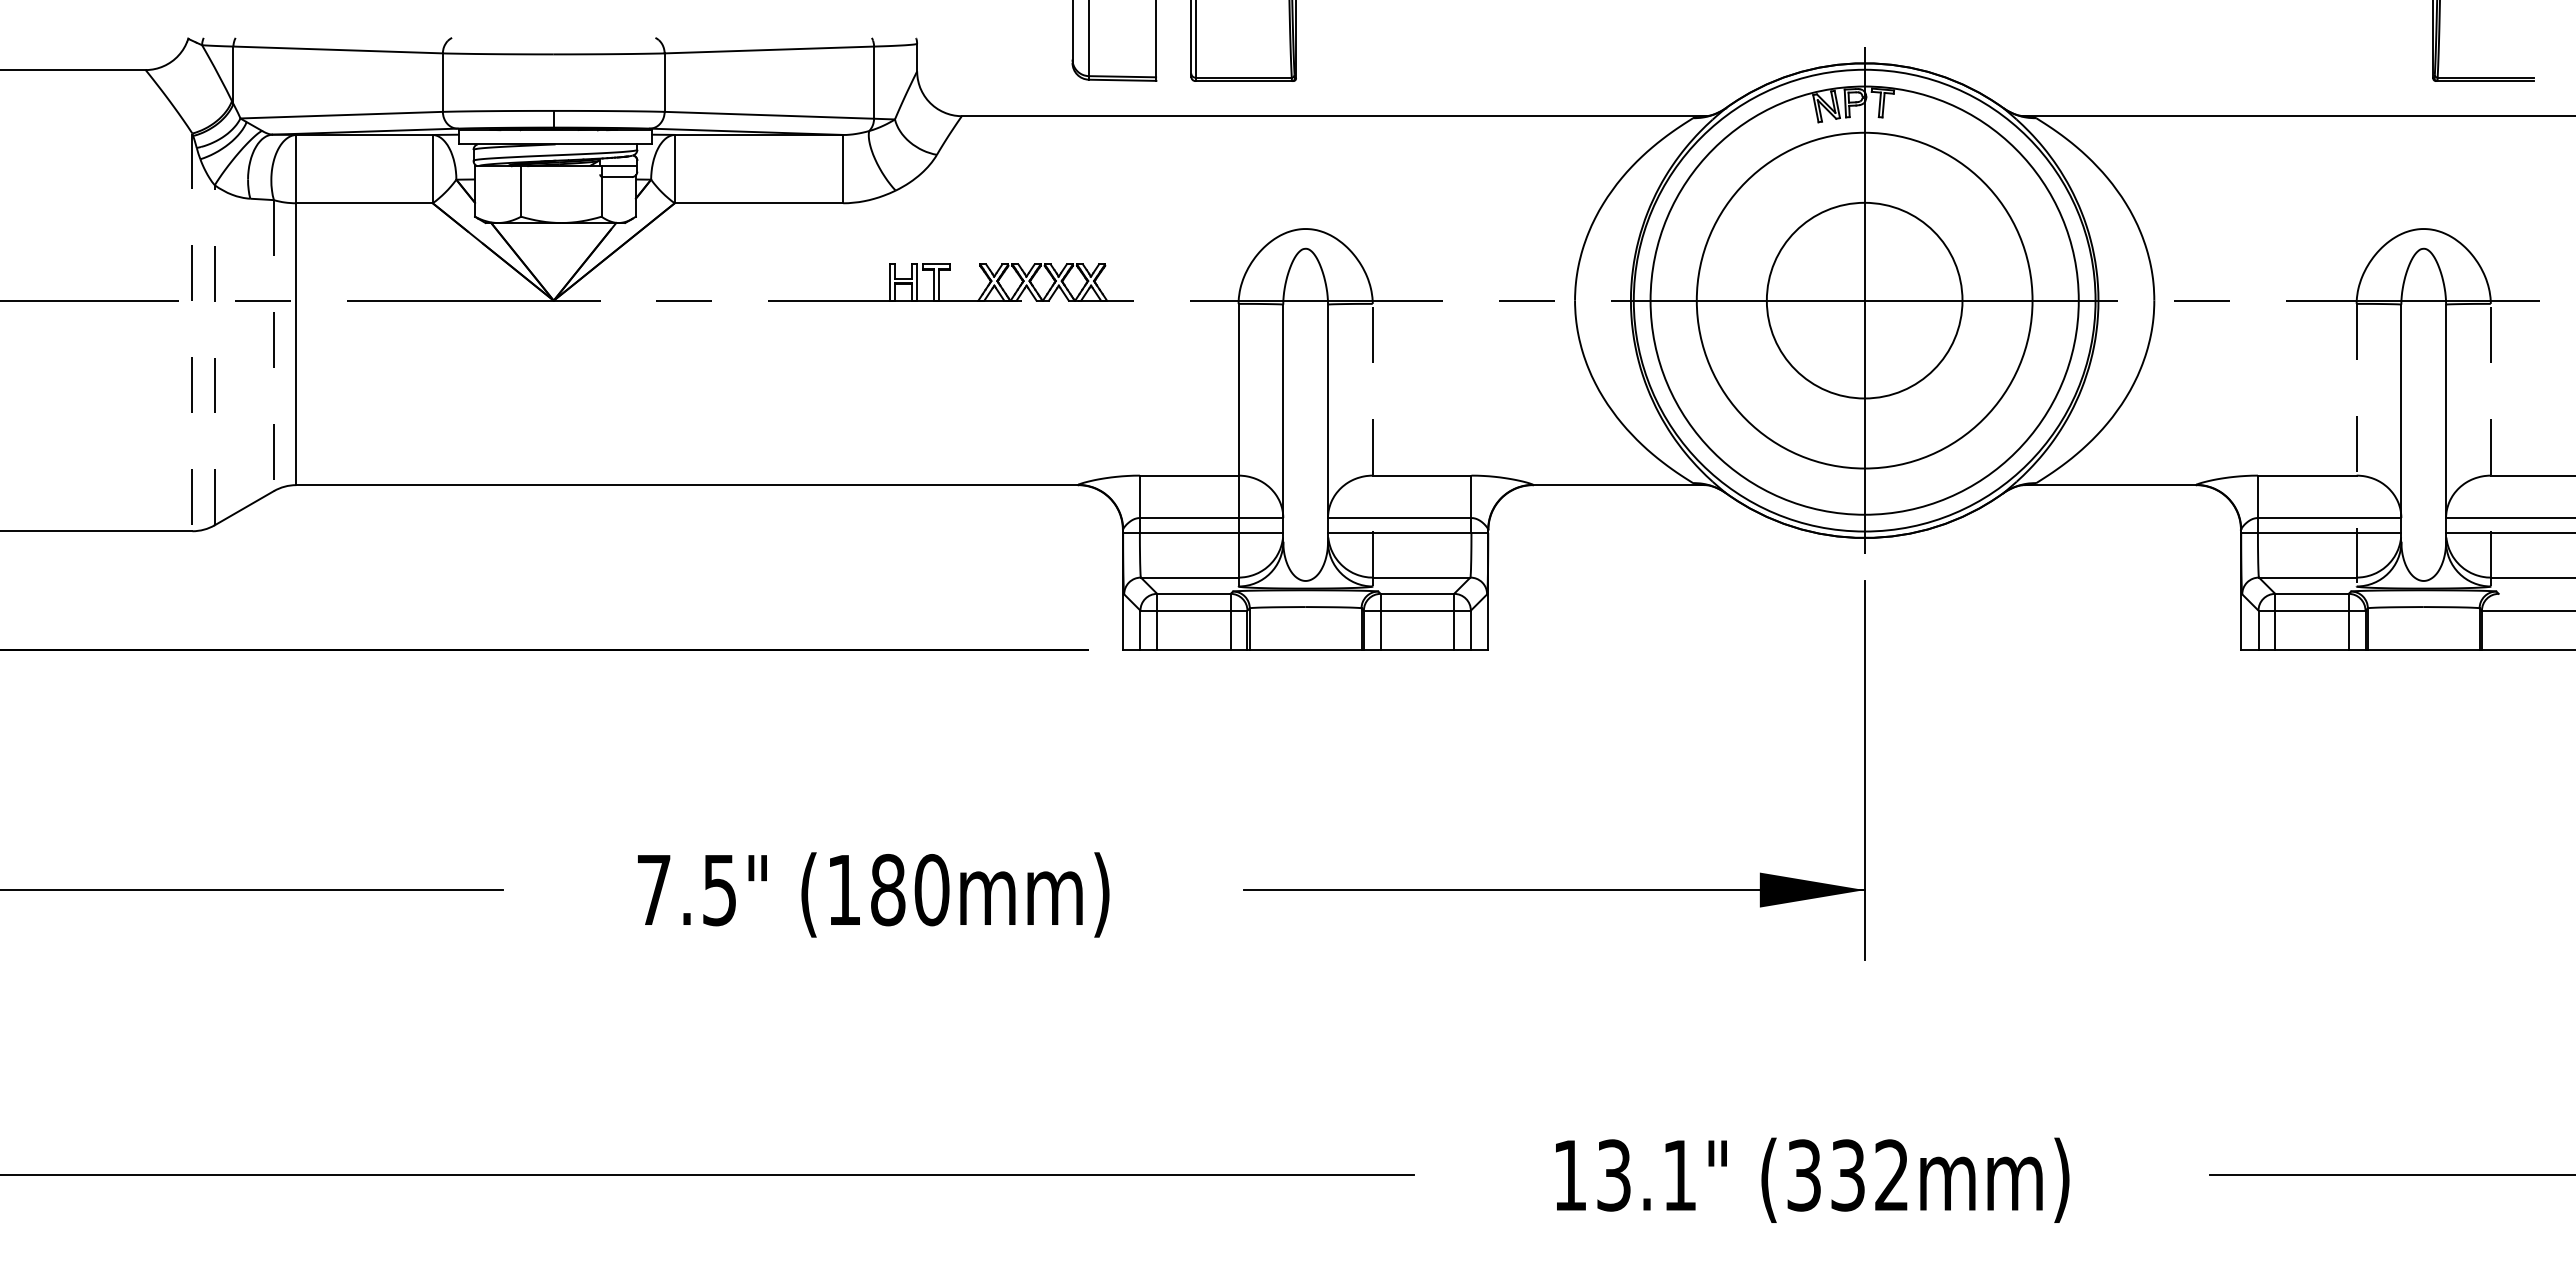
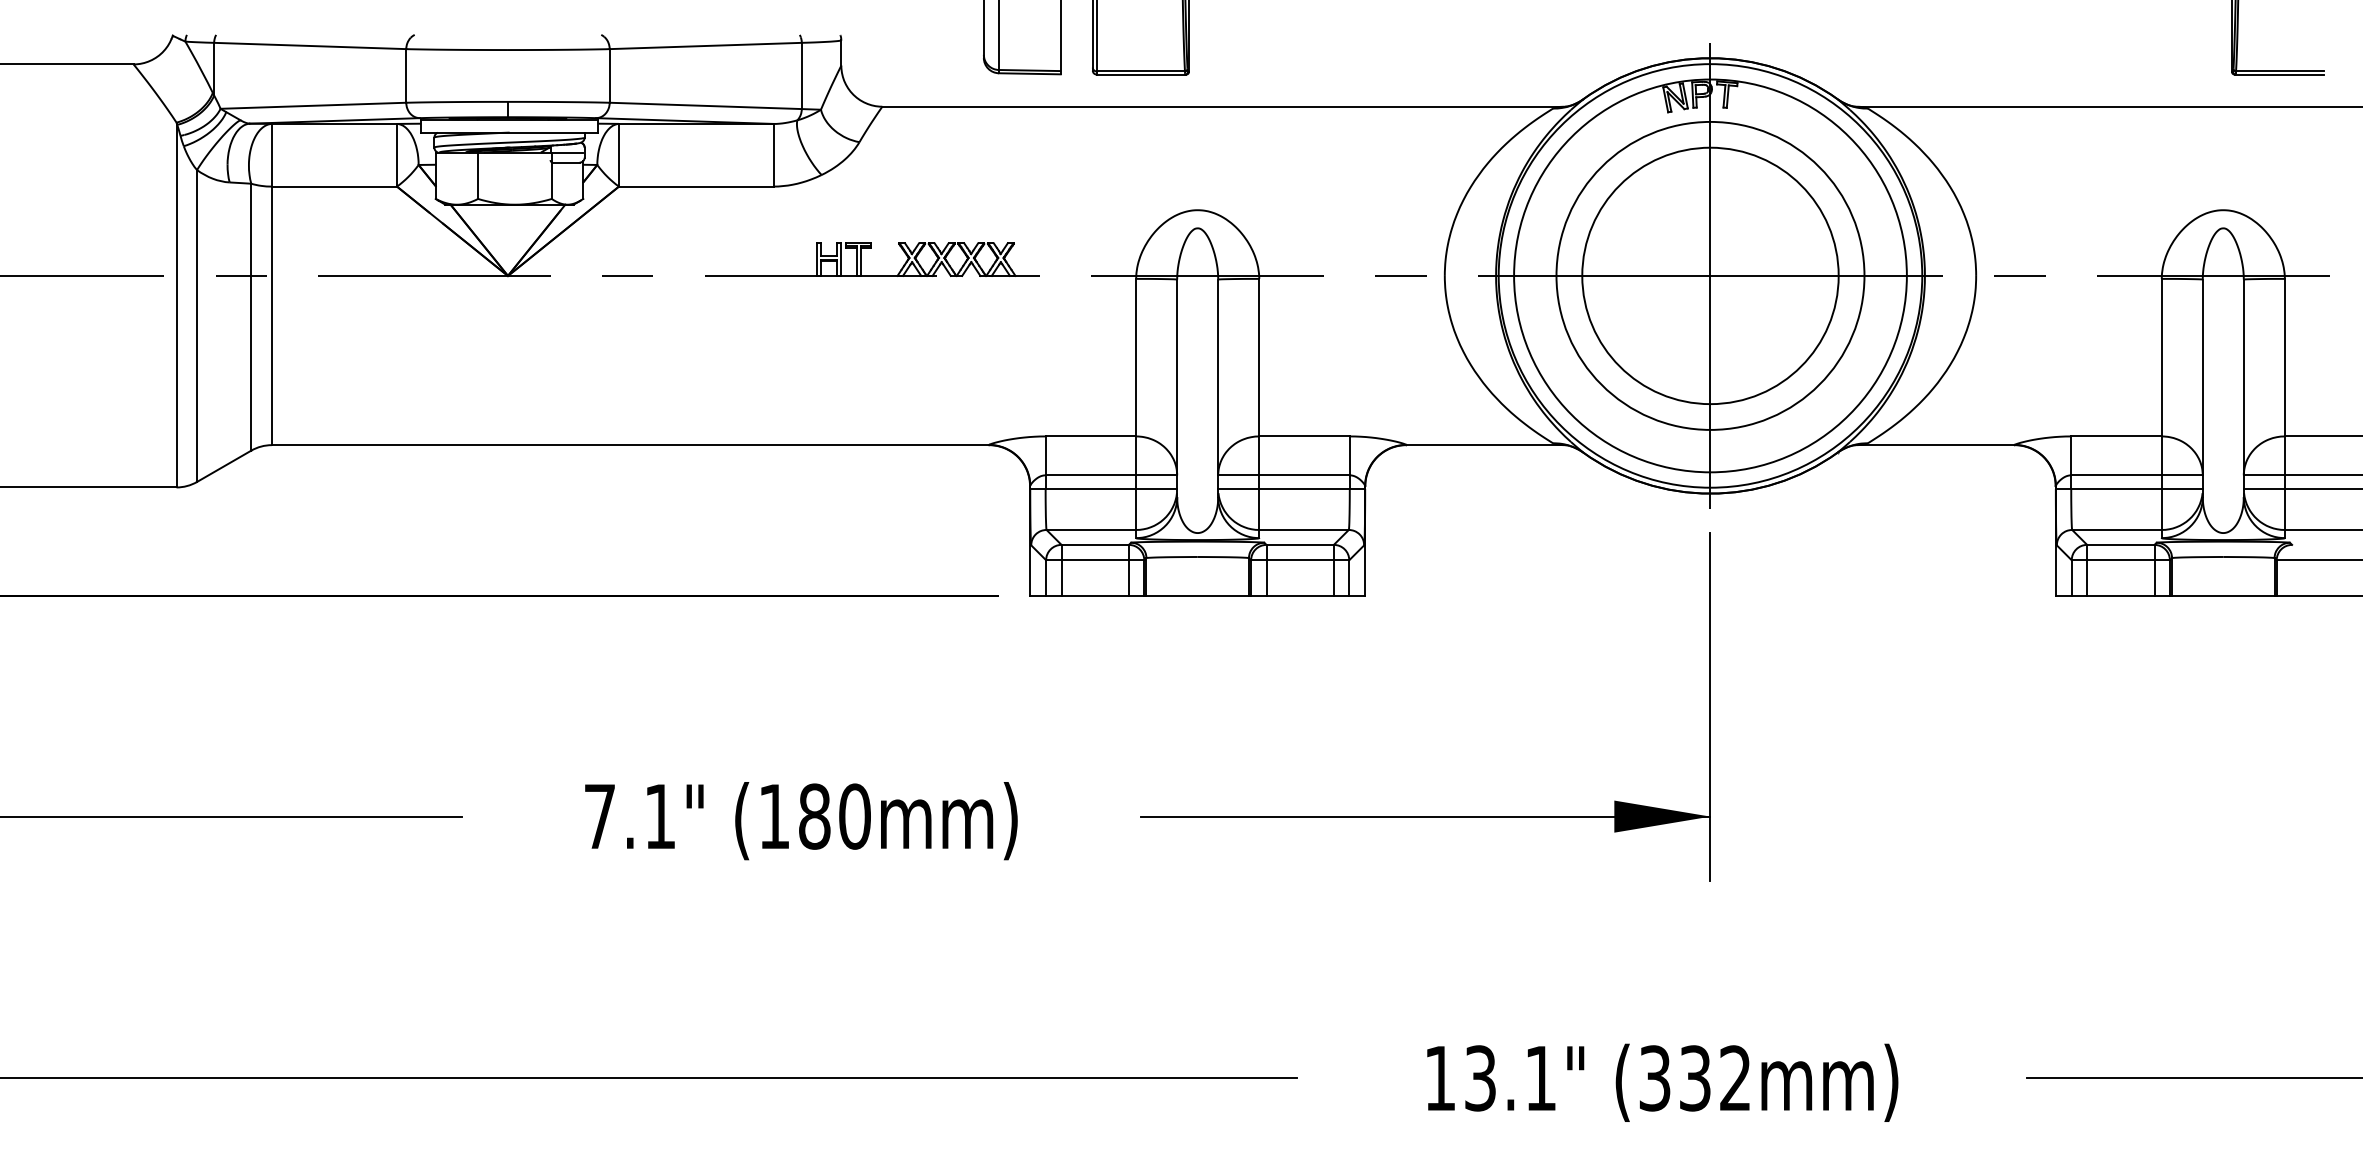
circle: (1864, 300) -> (1710, 275), size x1.43
line: (192, 332) -> (176, 305), dashed -> solid
line: (273, 346) -> (250, 317), dashed -> solid
line: (214, 354) -> (196, 325), dashed -> solid
line: (1372, 444) -> (1259, 407), dashed -> solid
line: (2490, 444) -> (2284, 407), dashed -> solid
line: (2356, 445) -> (2161, 408), dashed -> solid
text: (719, 890) -> (660, 816), 7.5" -> 7.1"

